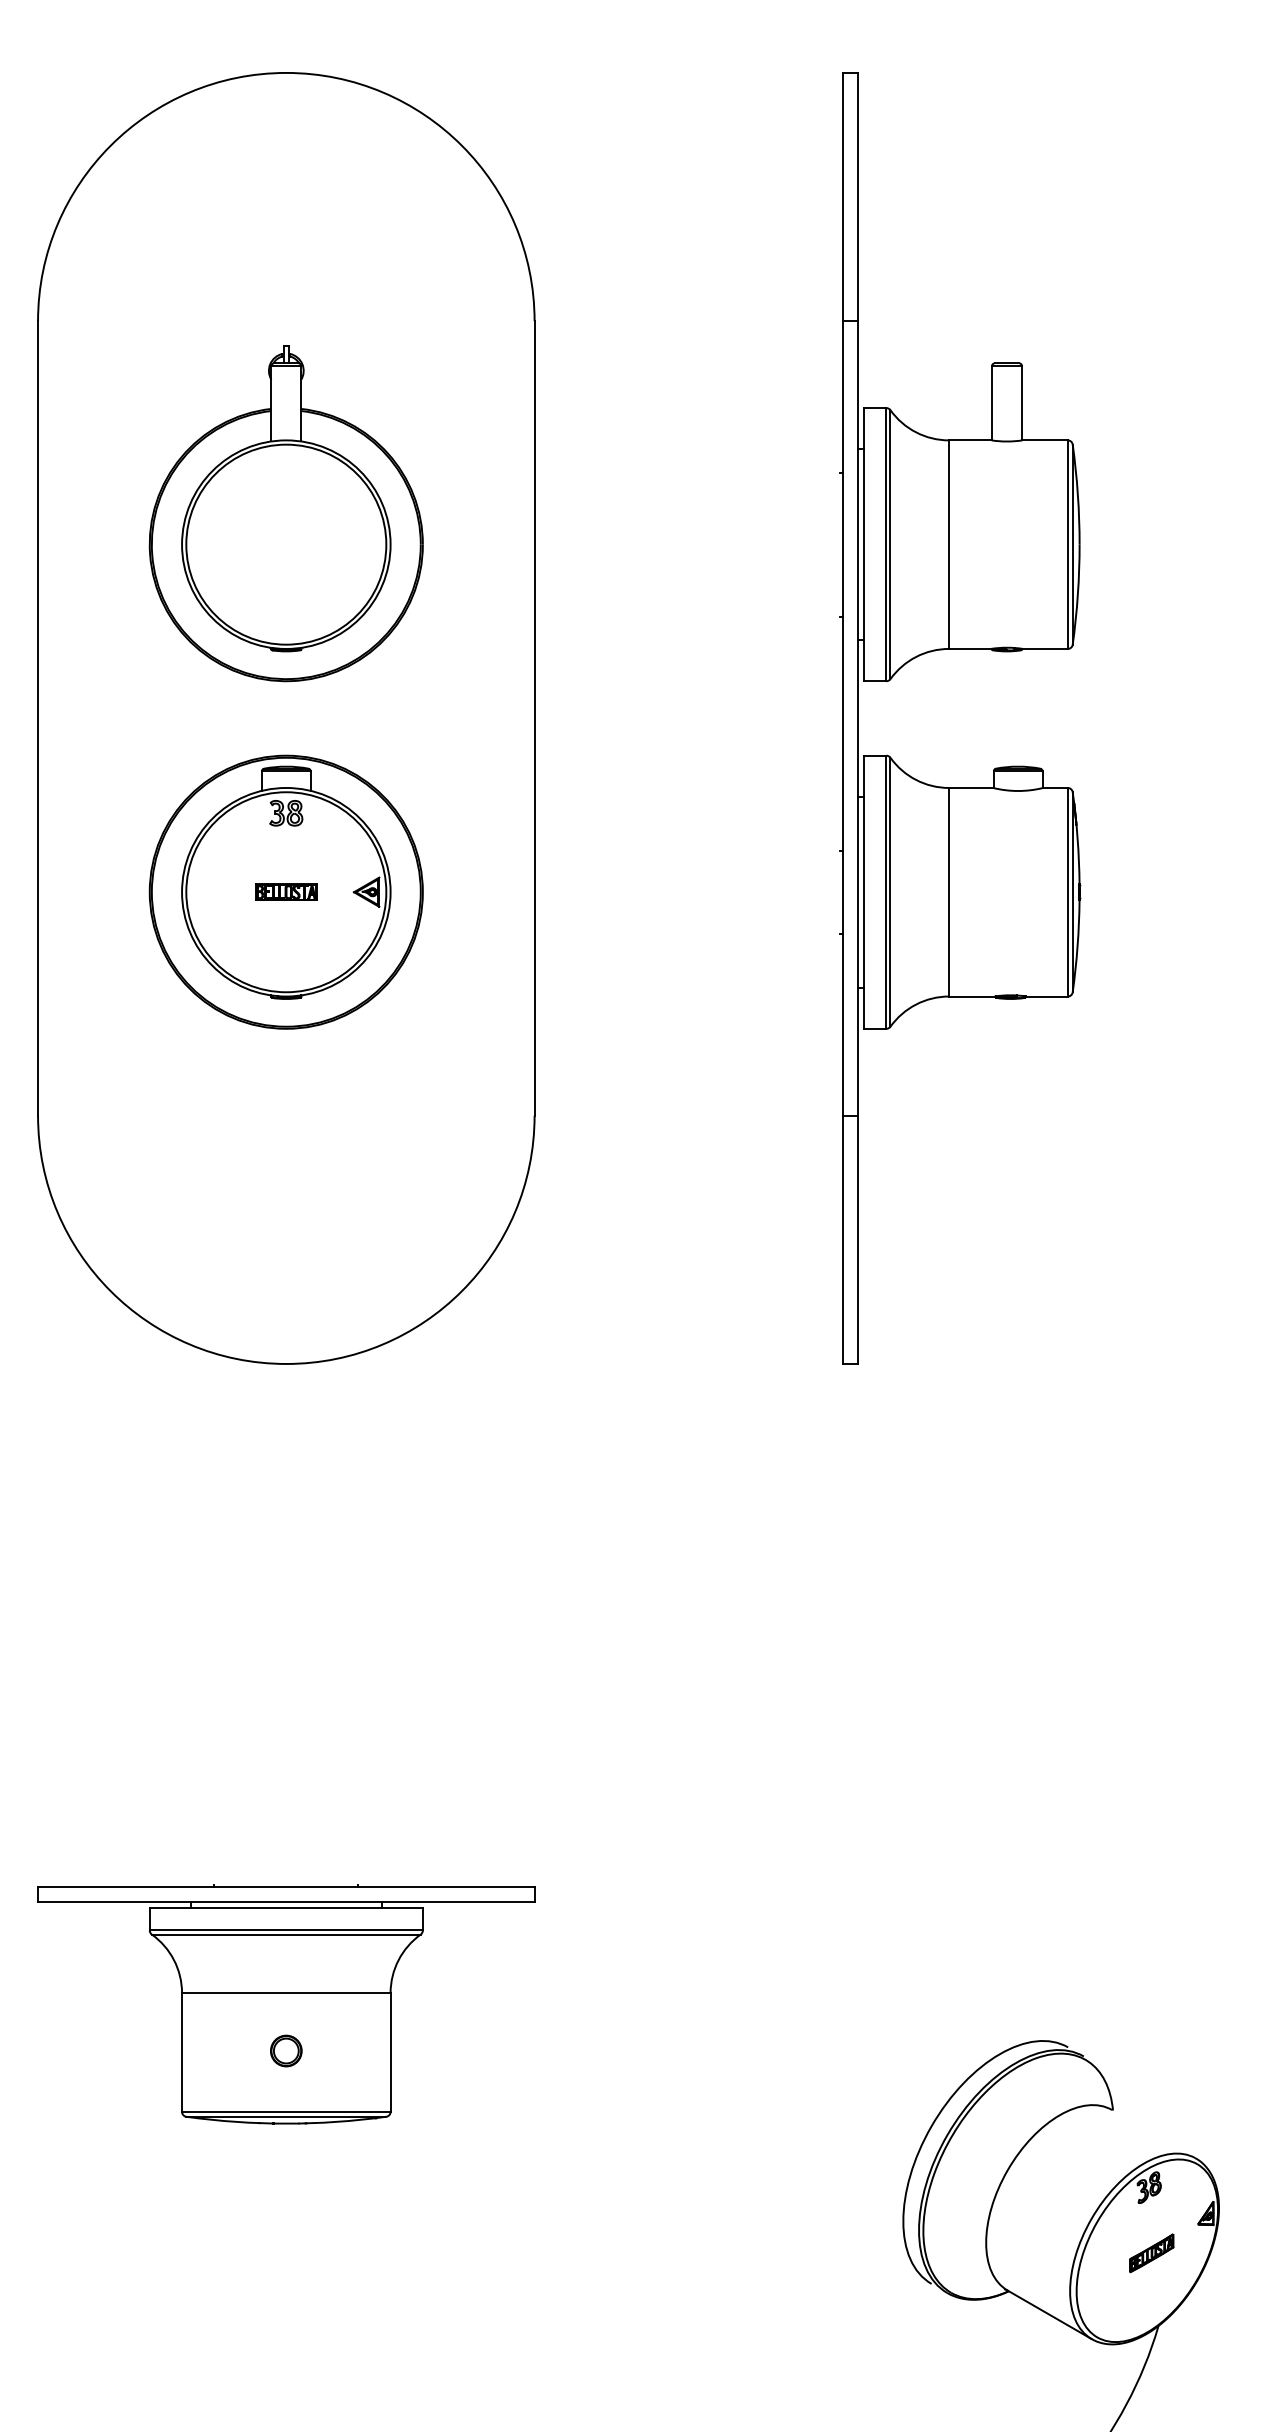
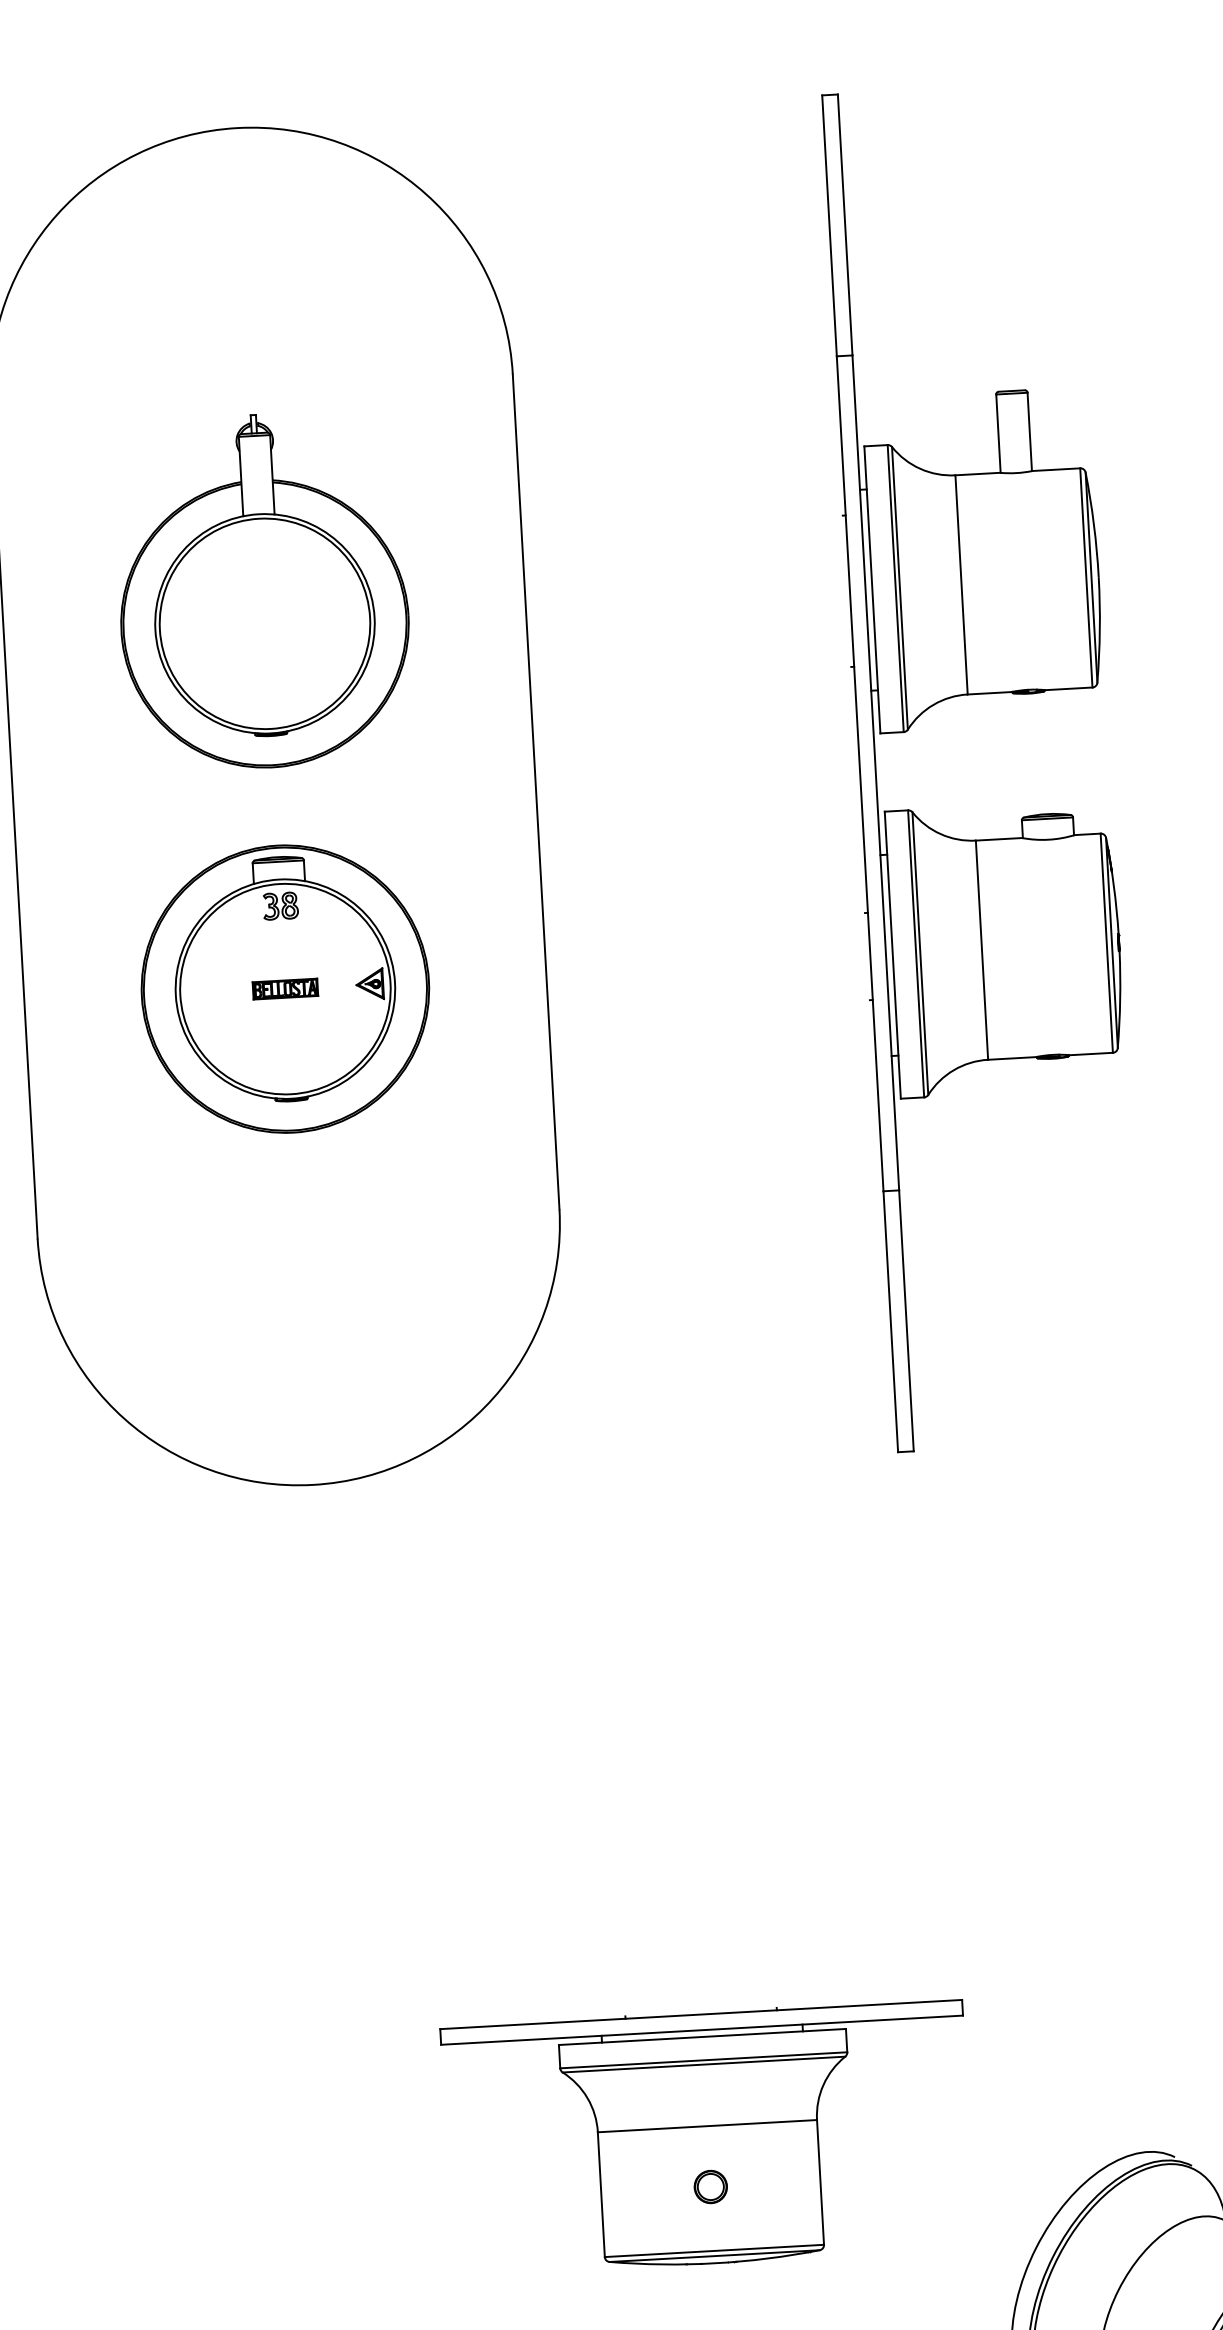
part: (286, 2004) -> (708, 2138), moved

